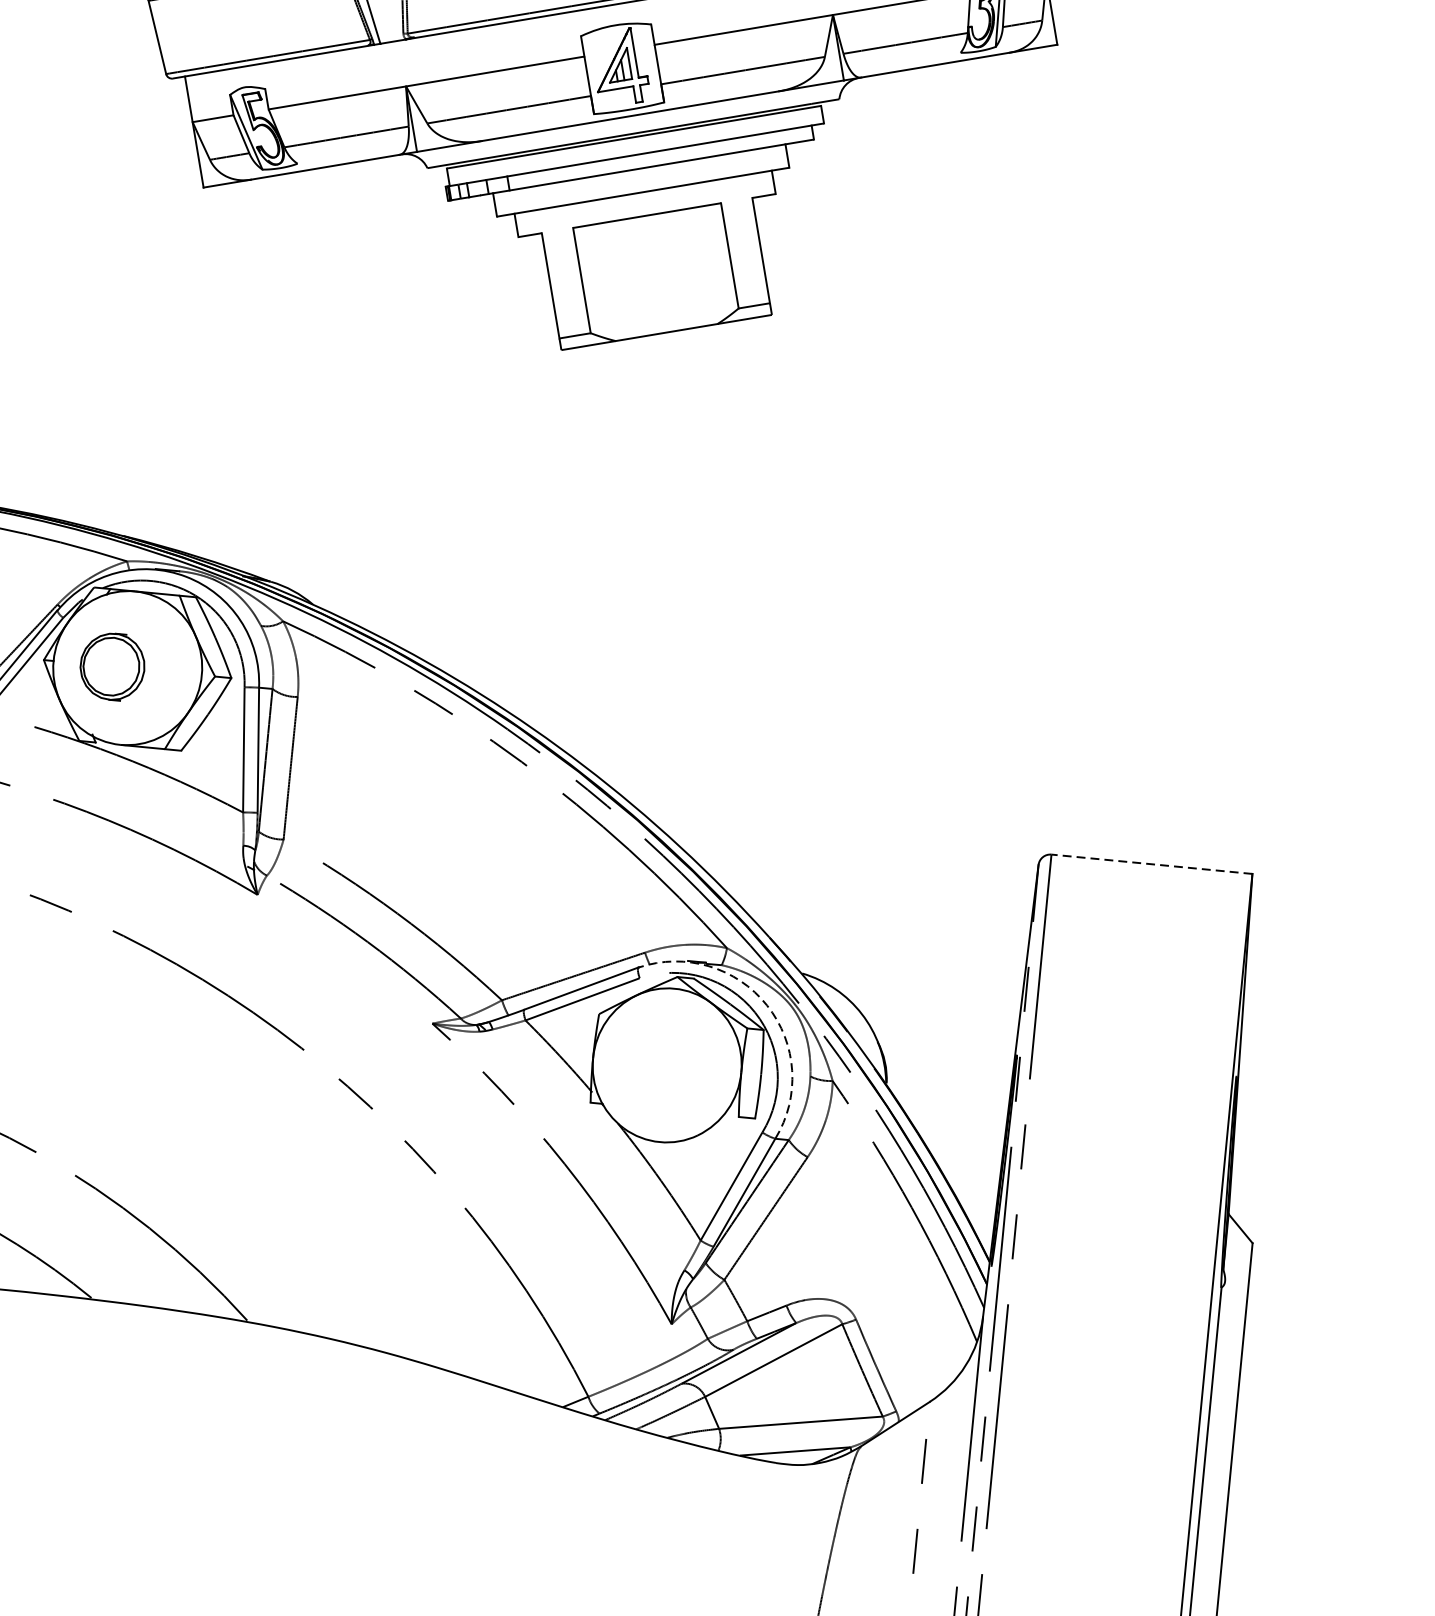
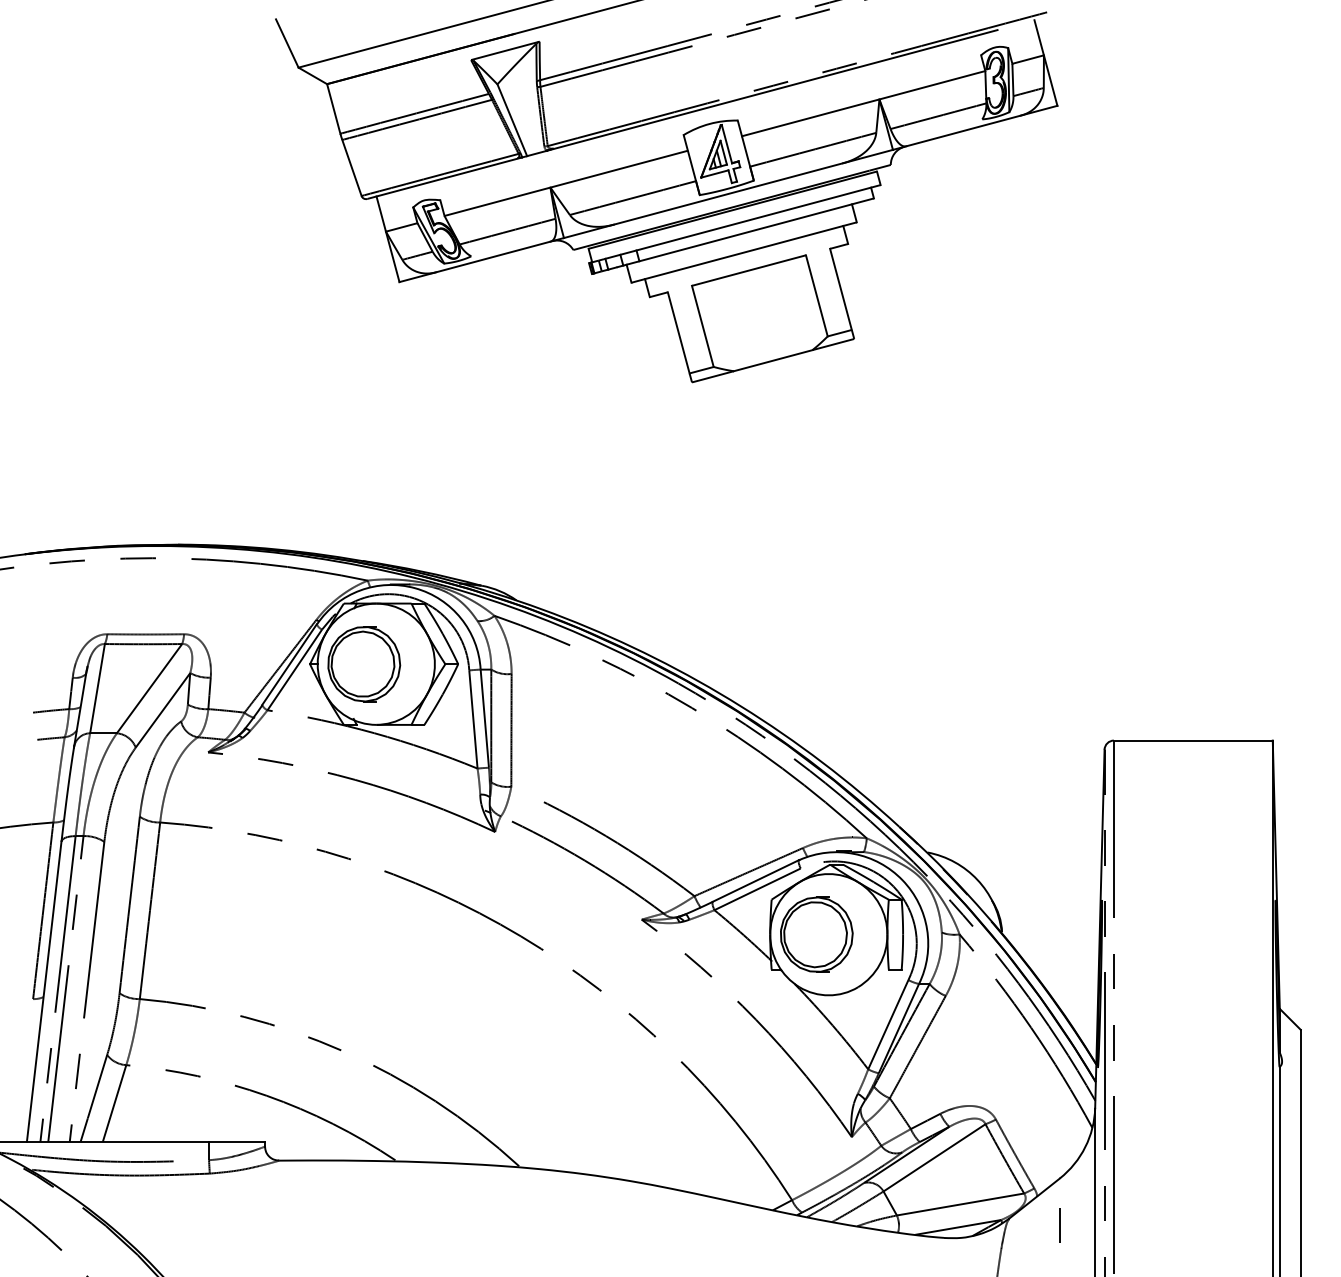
part: (112, 667) -> (364, 664), size x1.43
line: (1150, 864) -> (1192, 740), dashed -> solid
arc: (767, 1005) -> (902, 880), dashed -> solid
part: (651, 1063) -> (816, 934), added

